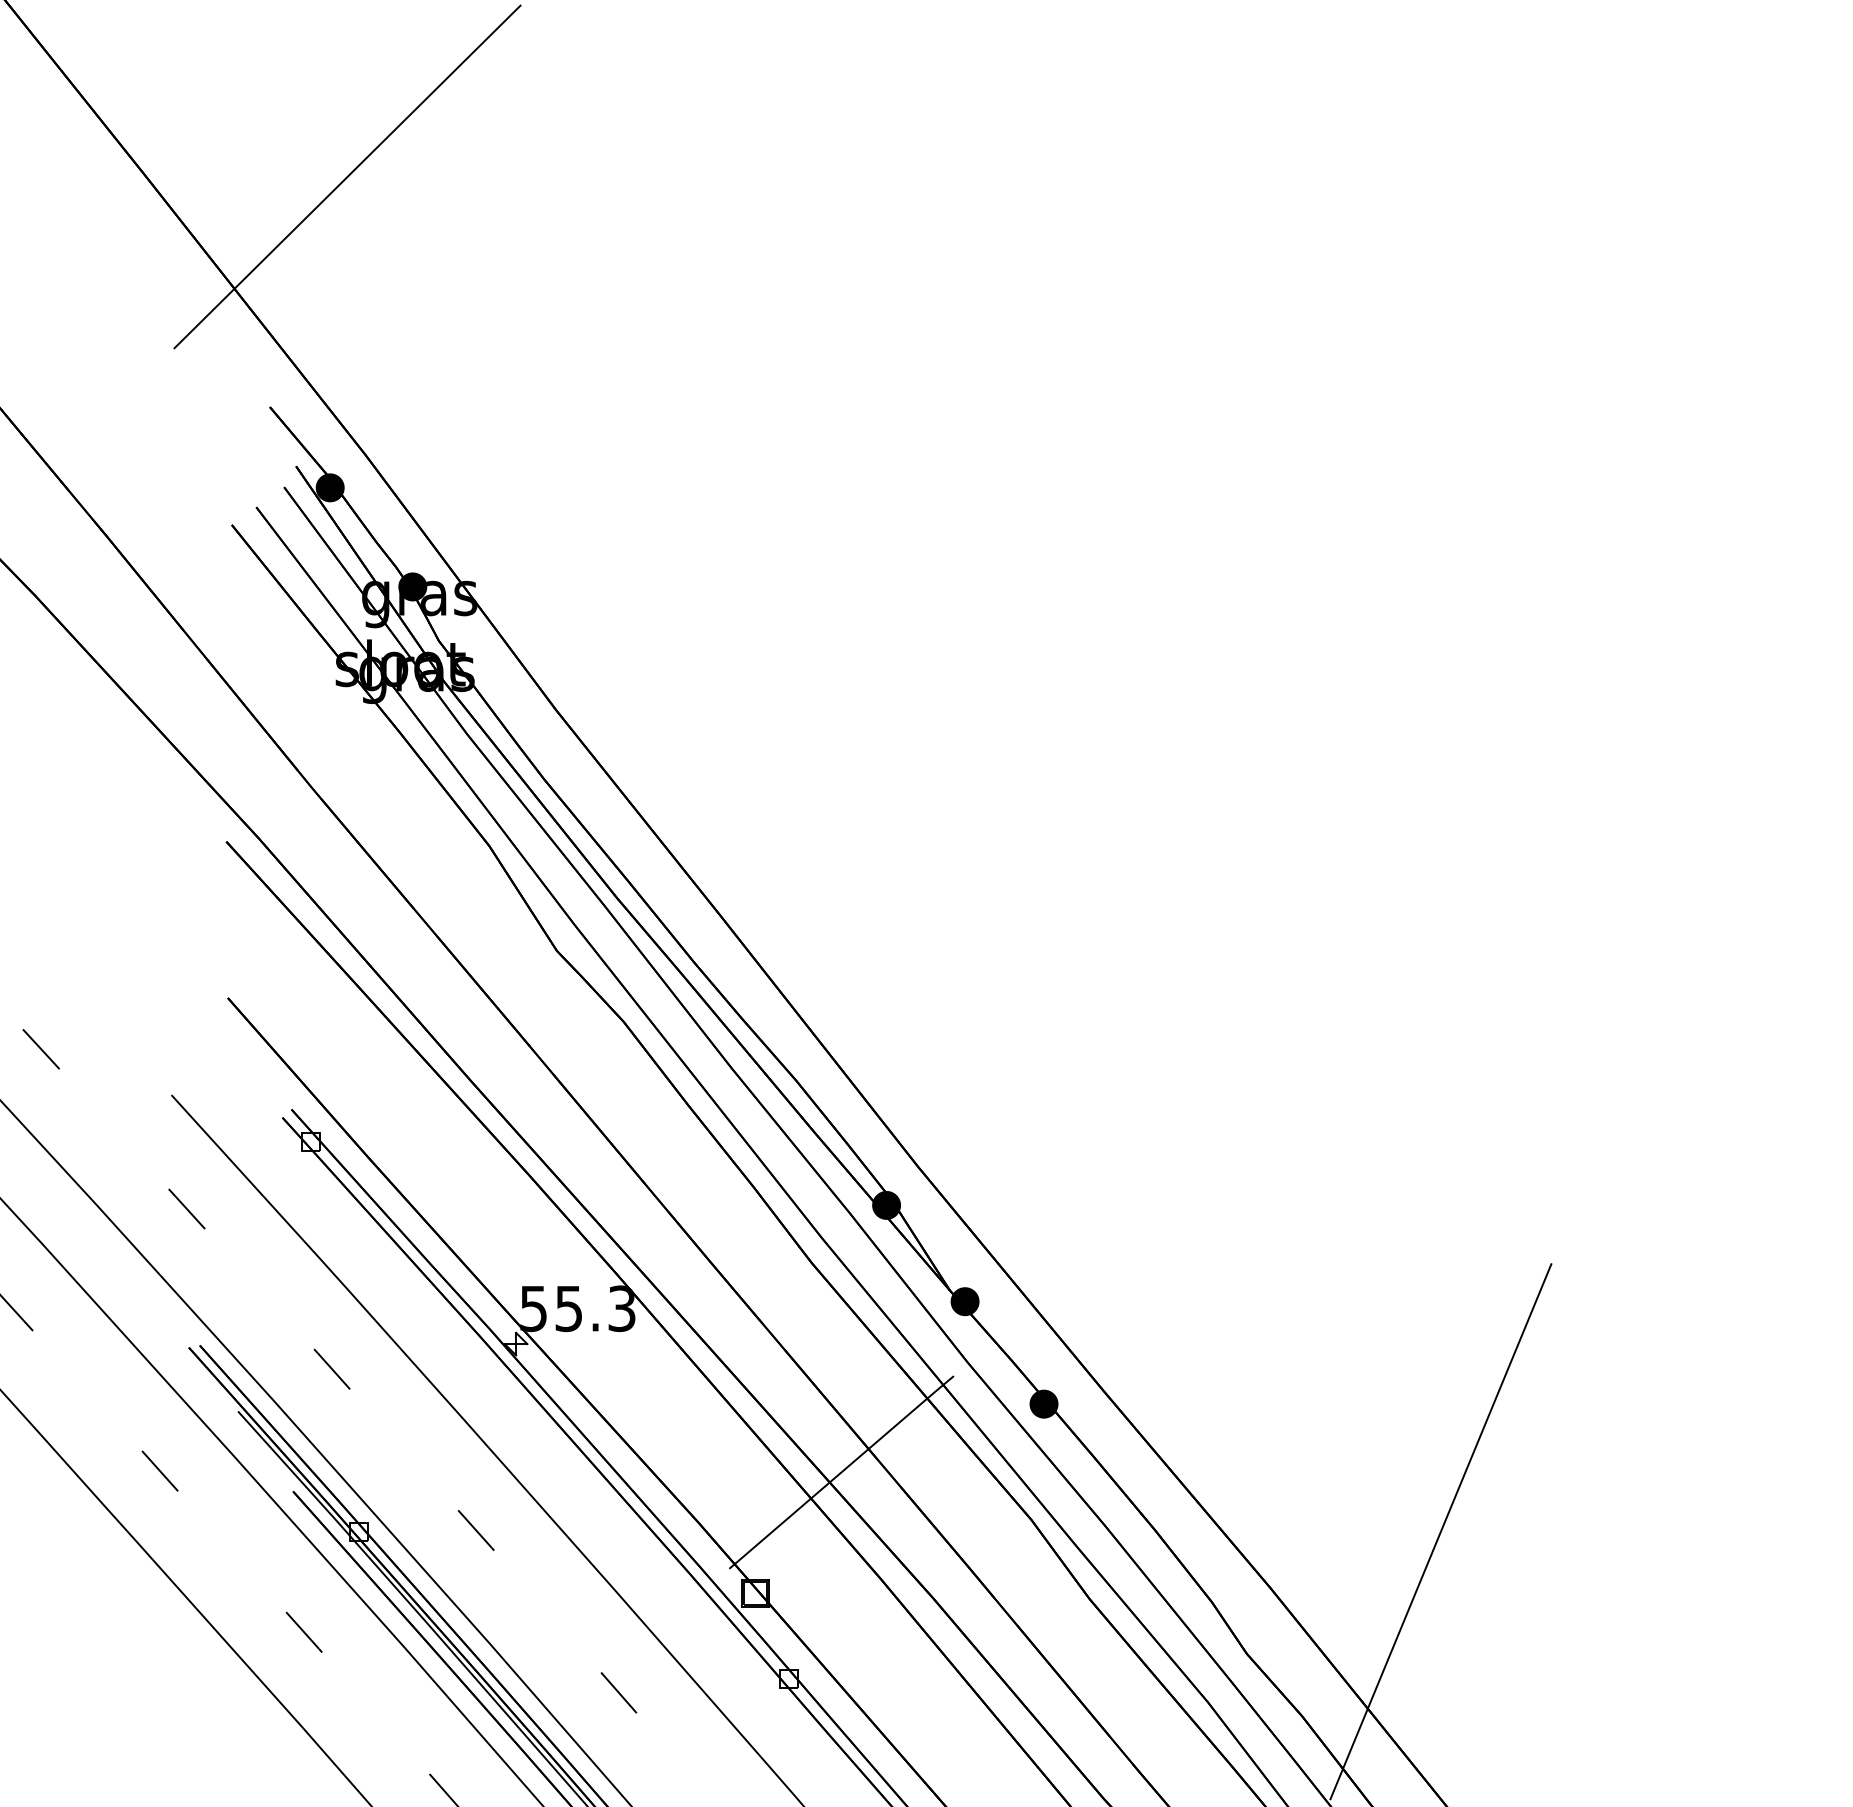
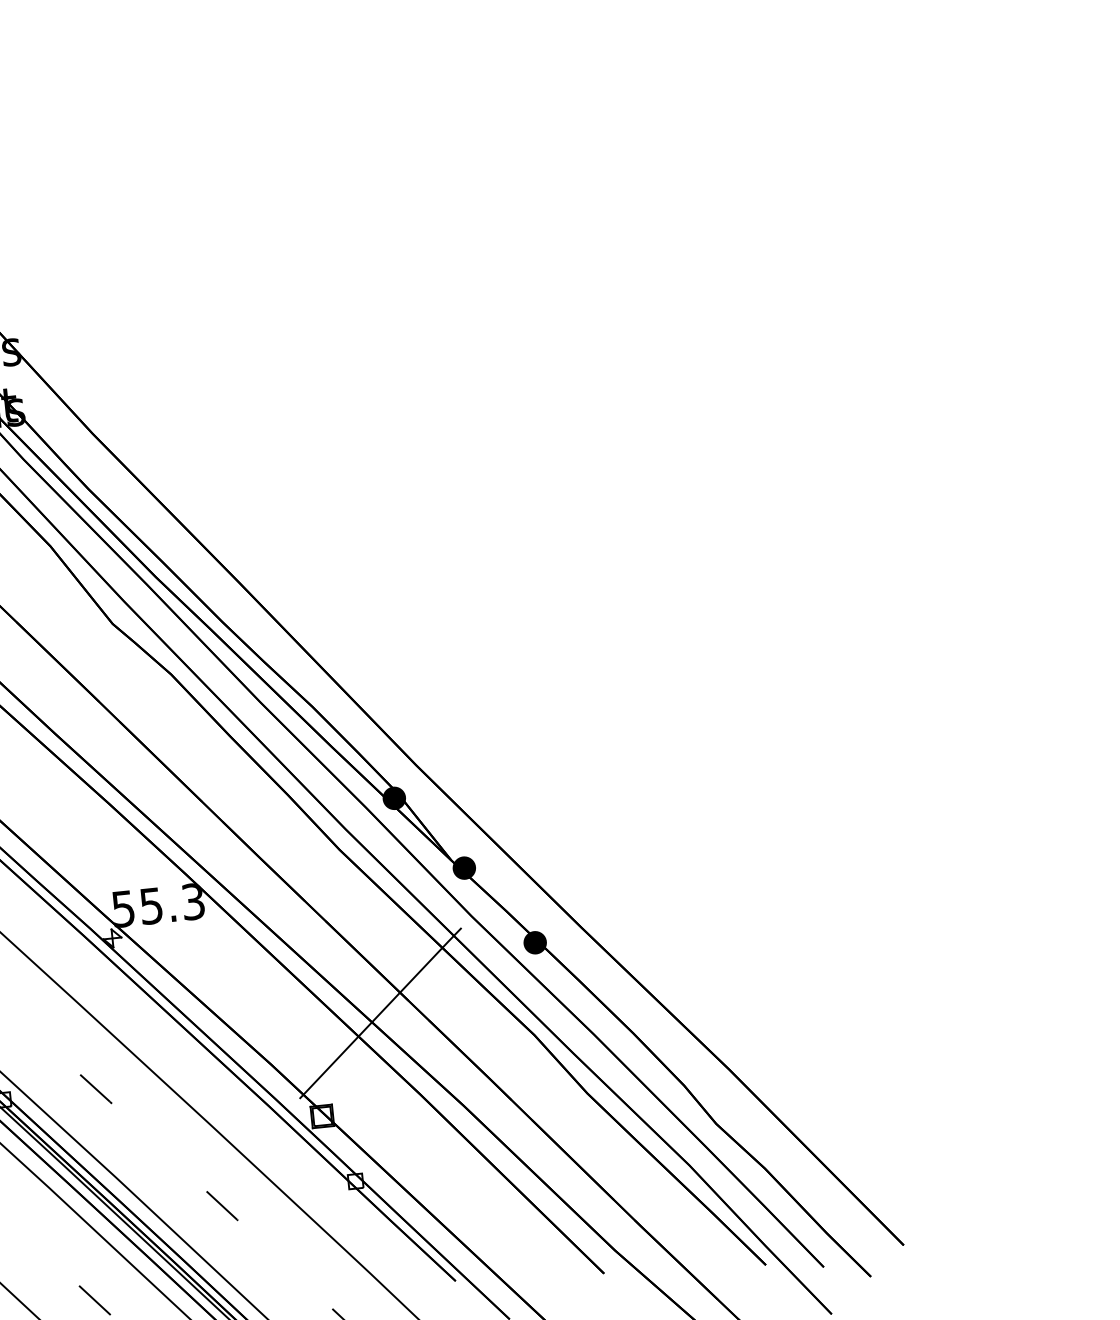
line: (1440, 1531) -> (859, 1011), removed

